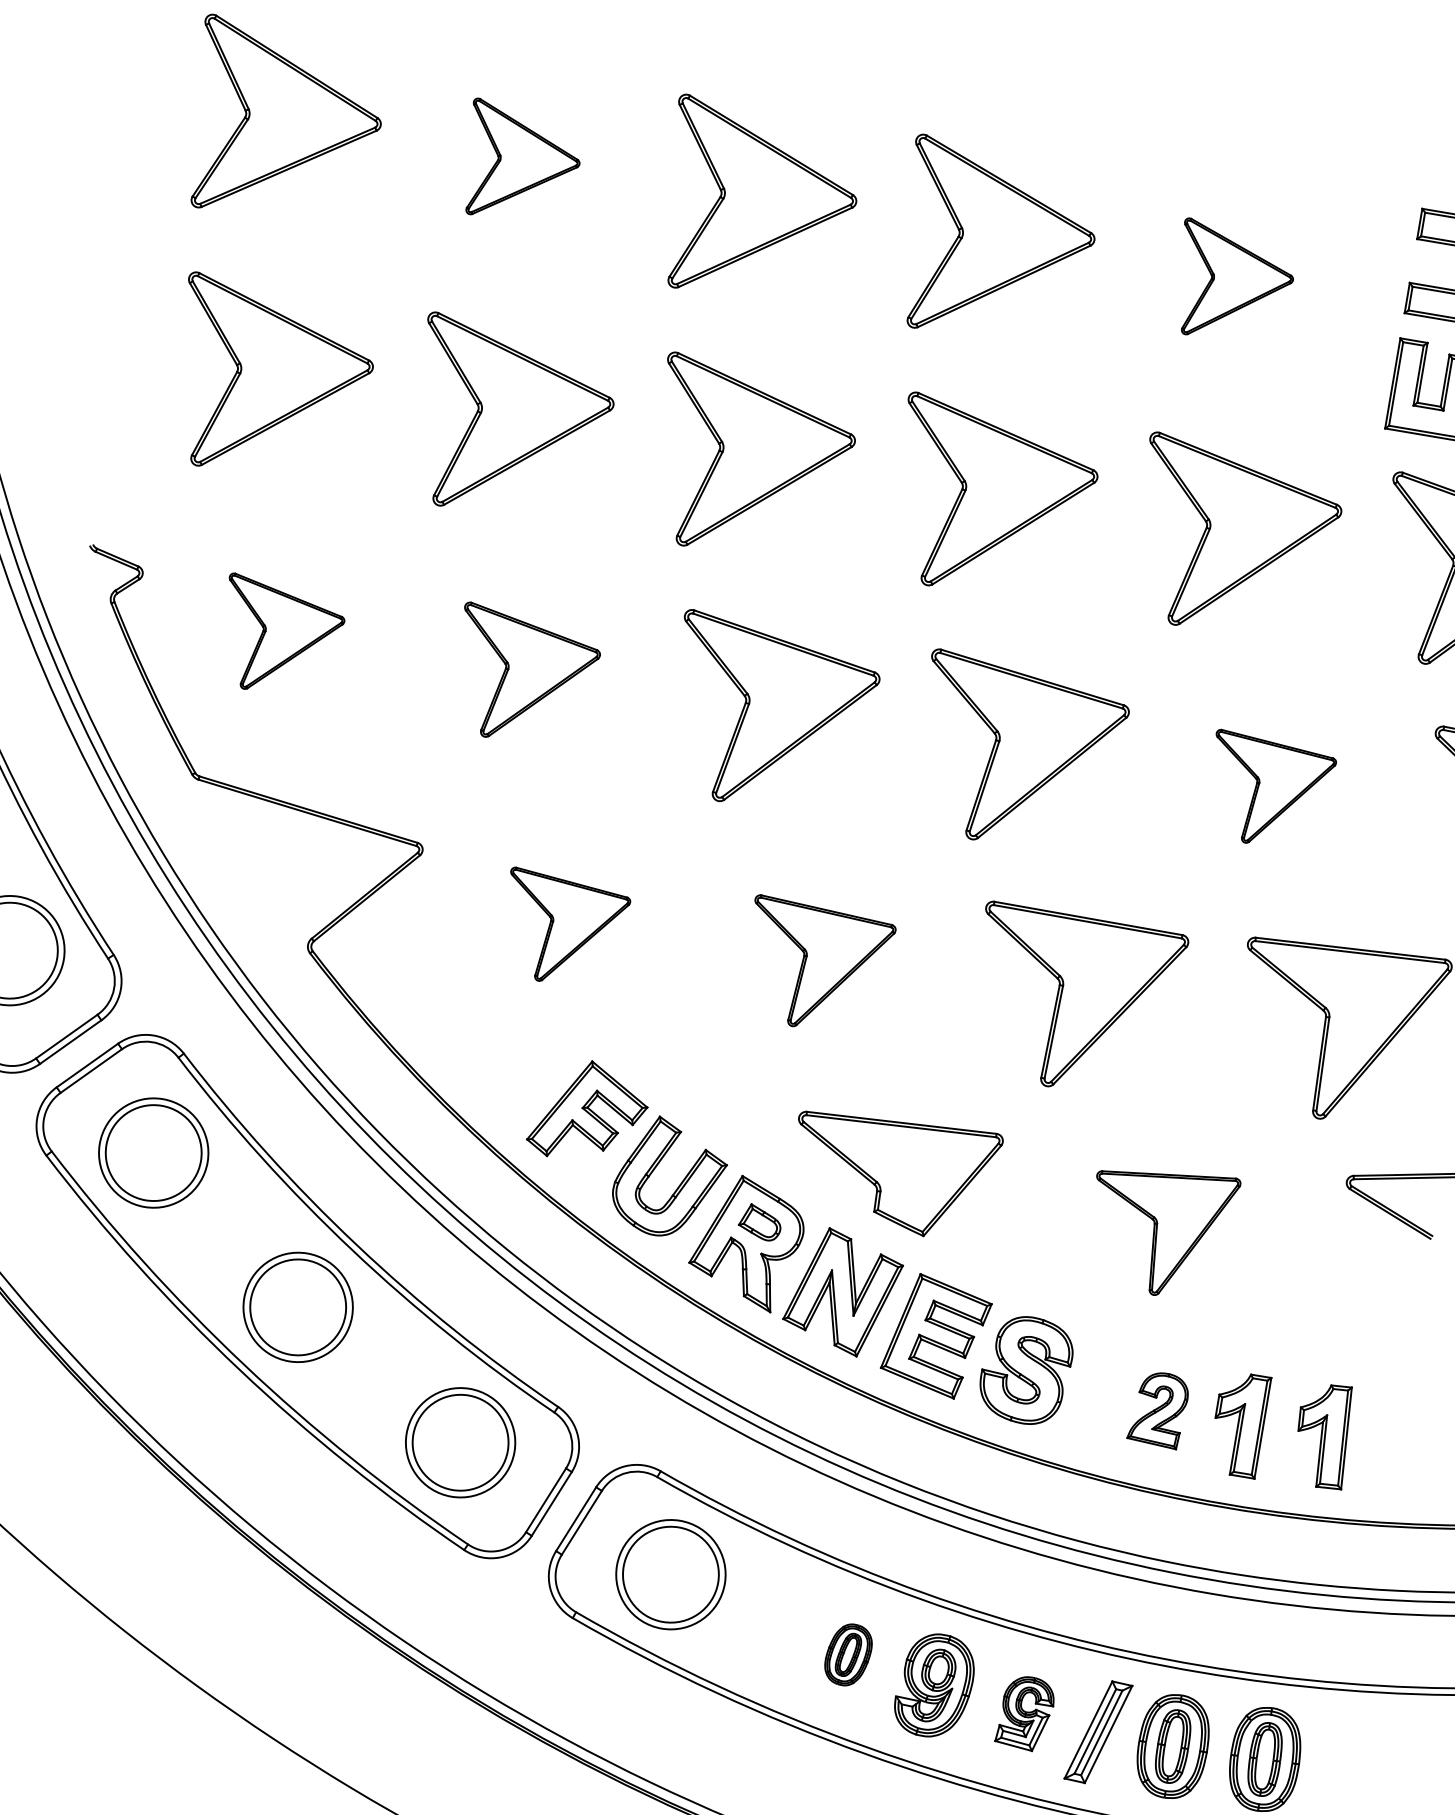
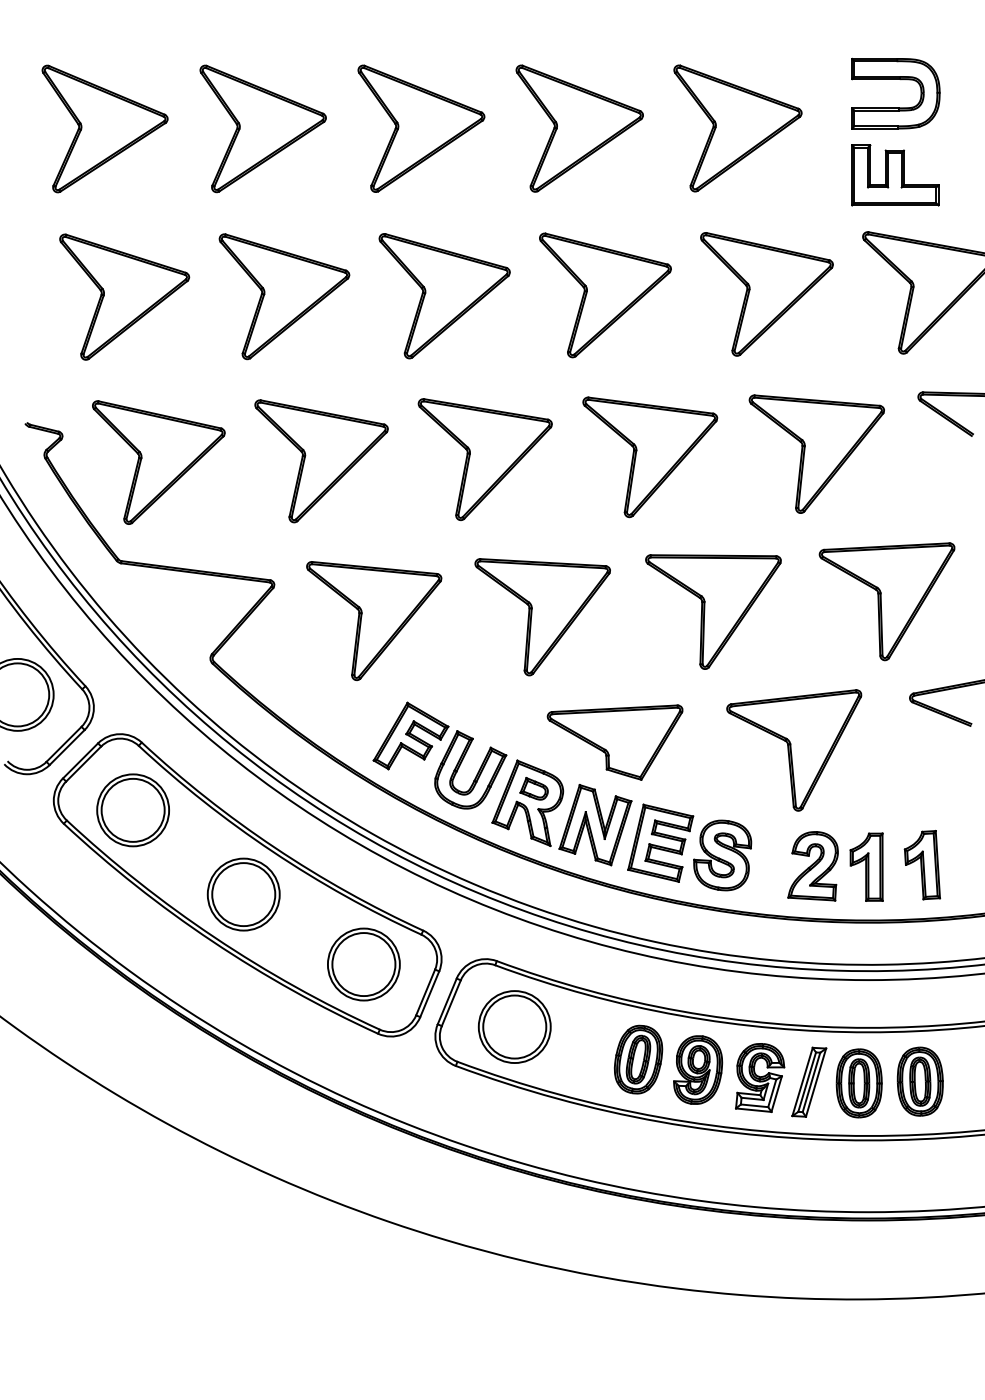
part: (520, 163) -> (262, 128), size x1.67
part: (1232, 283) -> (737, 128), size x1.67
part: (279, 637) -> (158, 462), size x1.67
part: (524, 677) -> (321, 461), size x1.43
part: (1268, 791) -> (816, 453), size x1.67
part: (563, 929) -> (374, 620), size x1.67
part: (816, 967) -> (542, 617), size x1.43
part: (1160, 1231) -> (794, 750), size x1.43
part: (1158, 1409) -> (812, 866), size x1.43
part: (848, 1654) -> (638, 1059), size x1.67
part: (1026, 1712) -> (760, 1077), size x1.43

